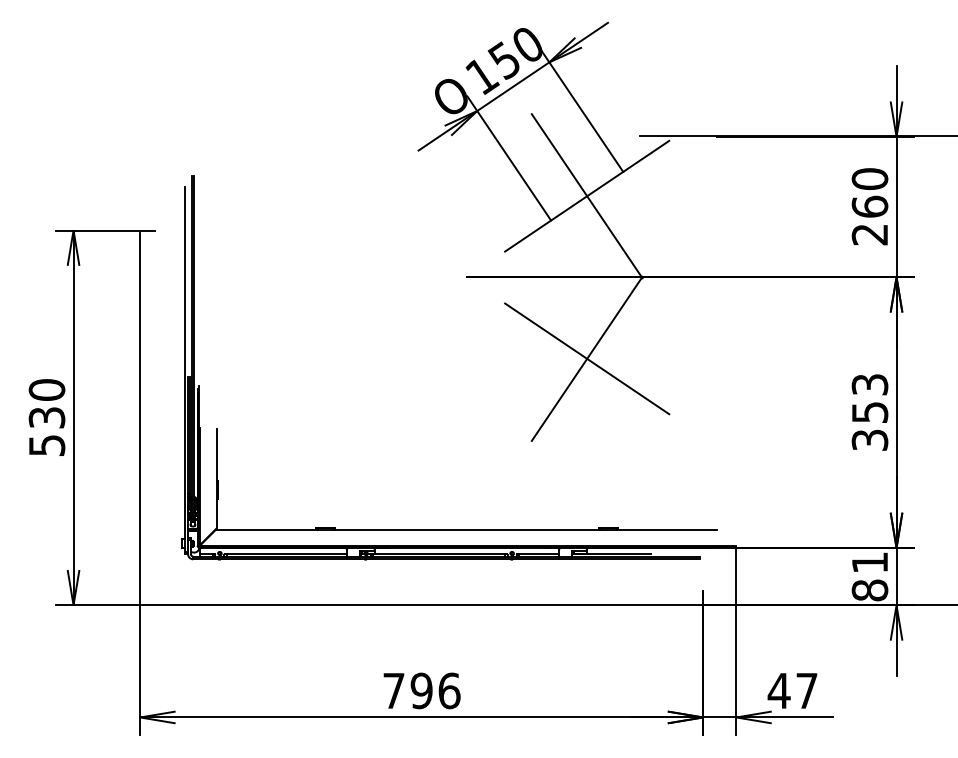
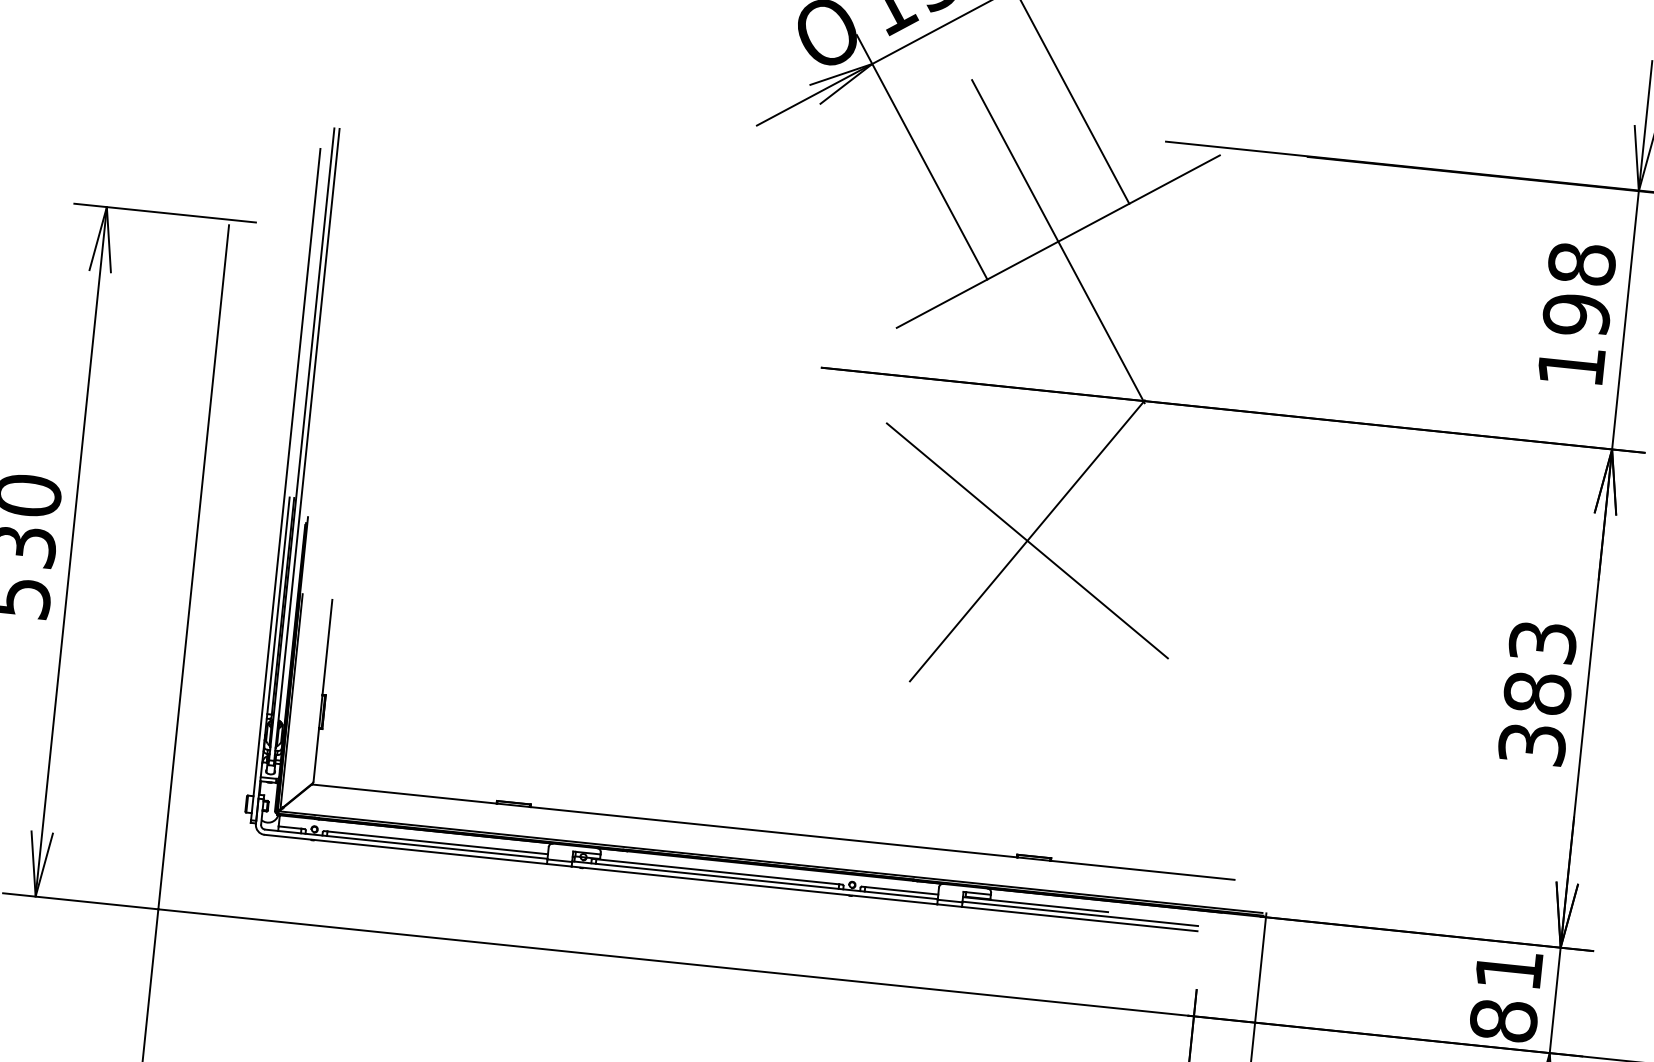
text: (869, 206) -> (1575, 314), 260 -> 198
text: (869, 412) -> (1536, 693), 353 -> 383

